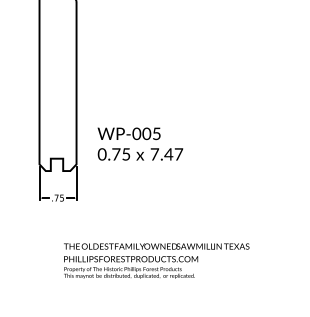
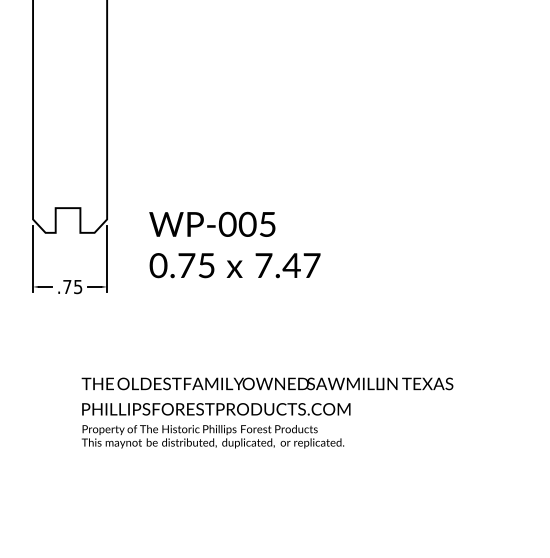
text: (140, 143) -> (235, 243), moved

